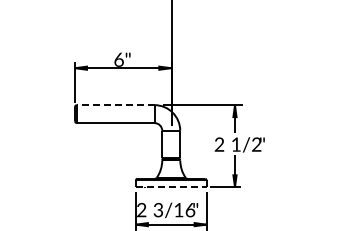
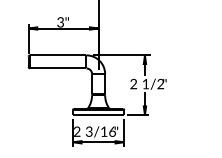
text: (118, 59) -> (60, 22), 6 -> 3
line: (115, 105) -> (58, 55), dashed -> solid
line: (171, 187) -> (98, 115), dashed -> solid

